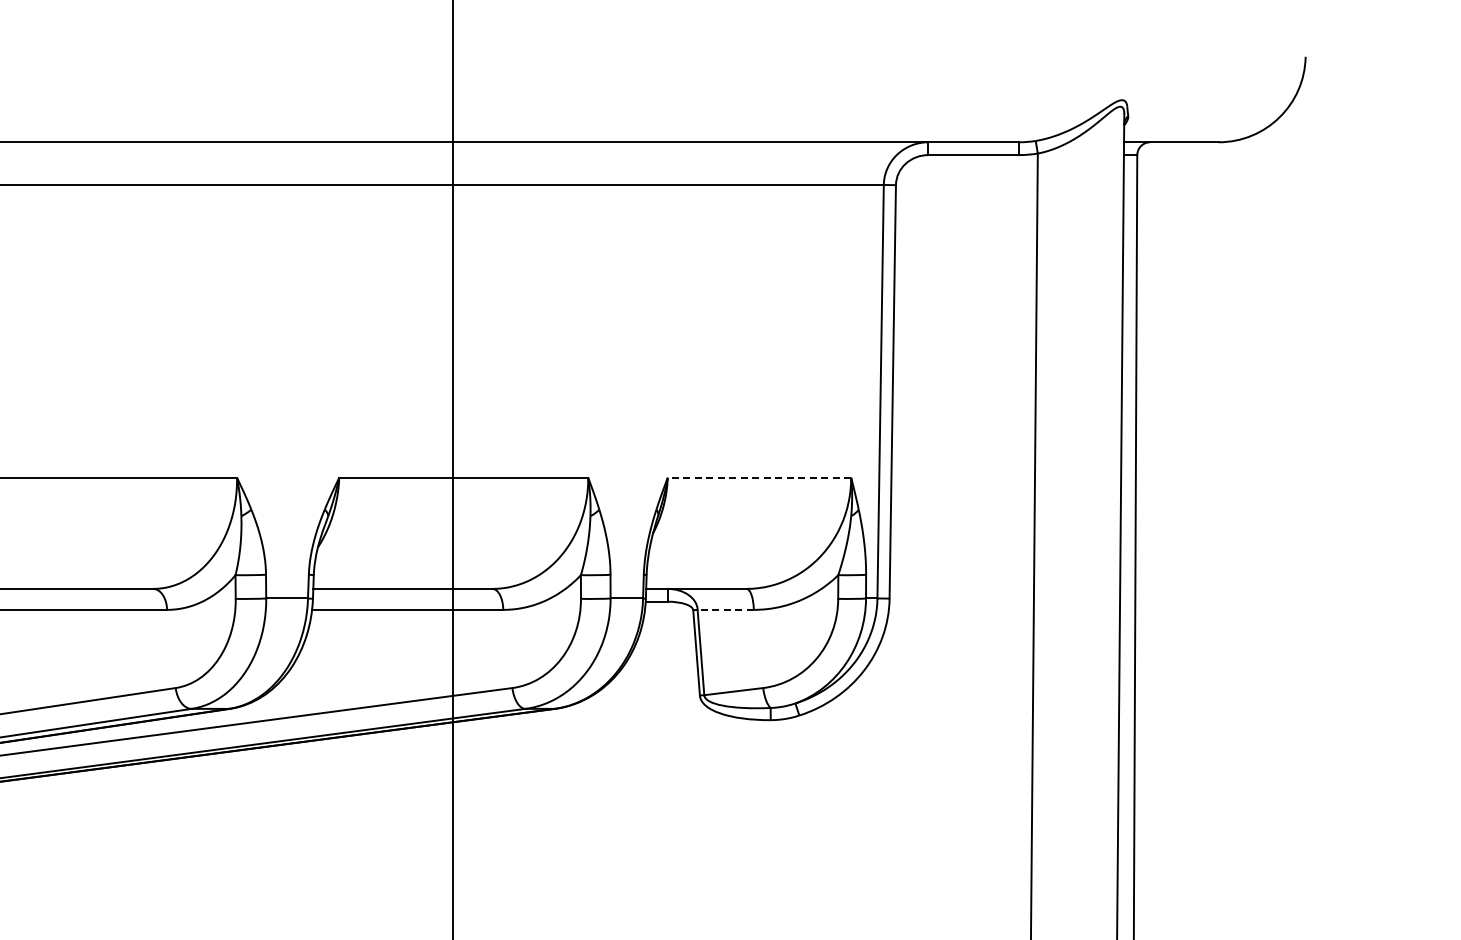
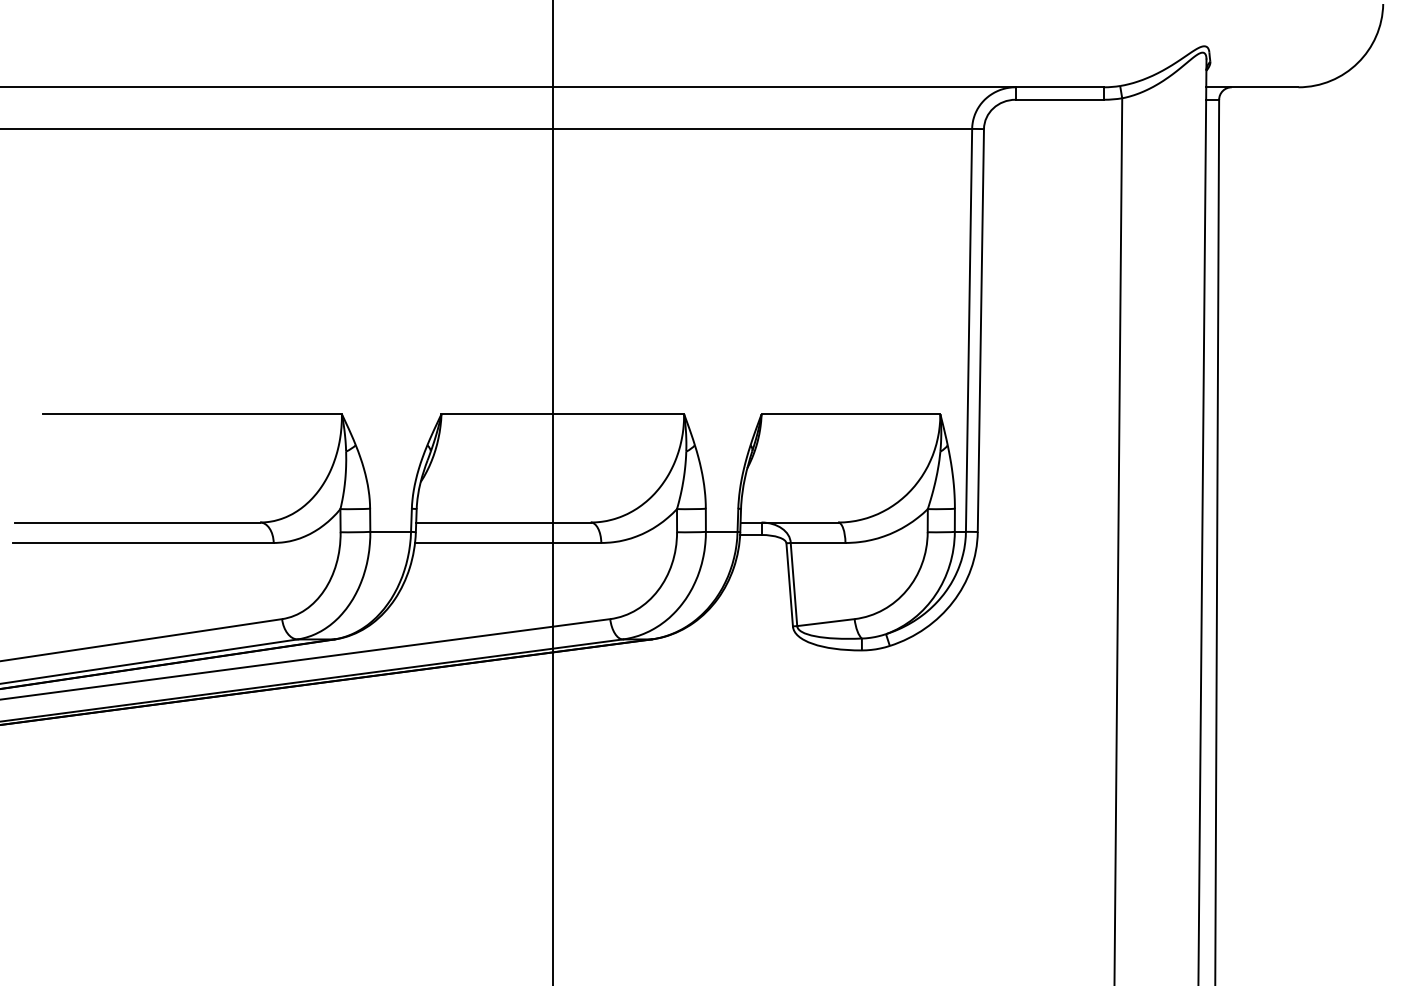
line: (758, 478) -> (850, 414), dashed -> solid
line: (725, 609) -> (817, 542), dashed -> solid

